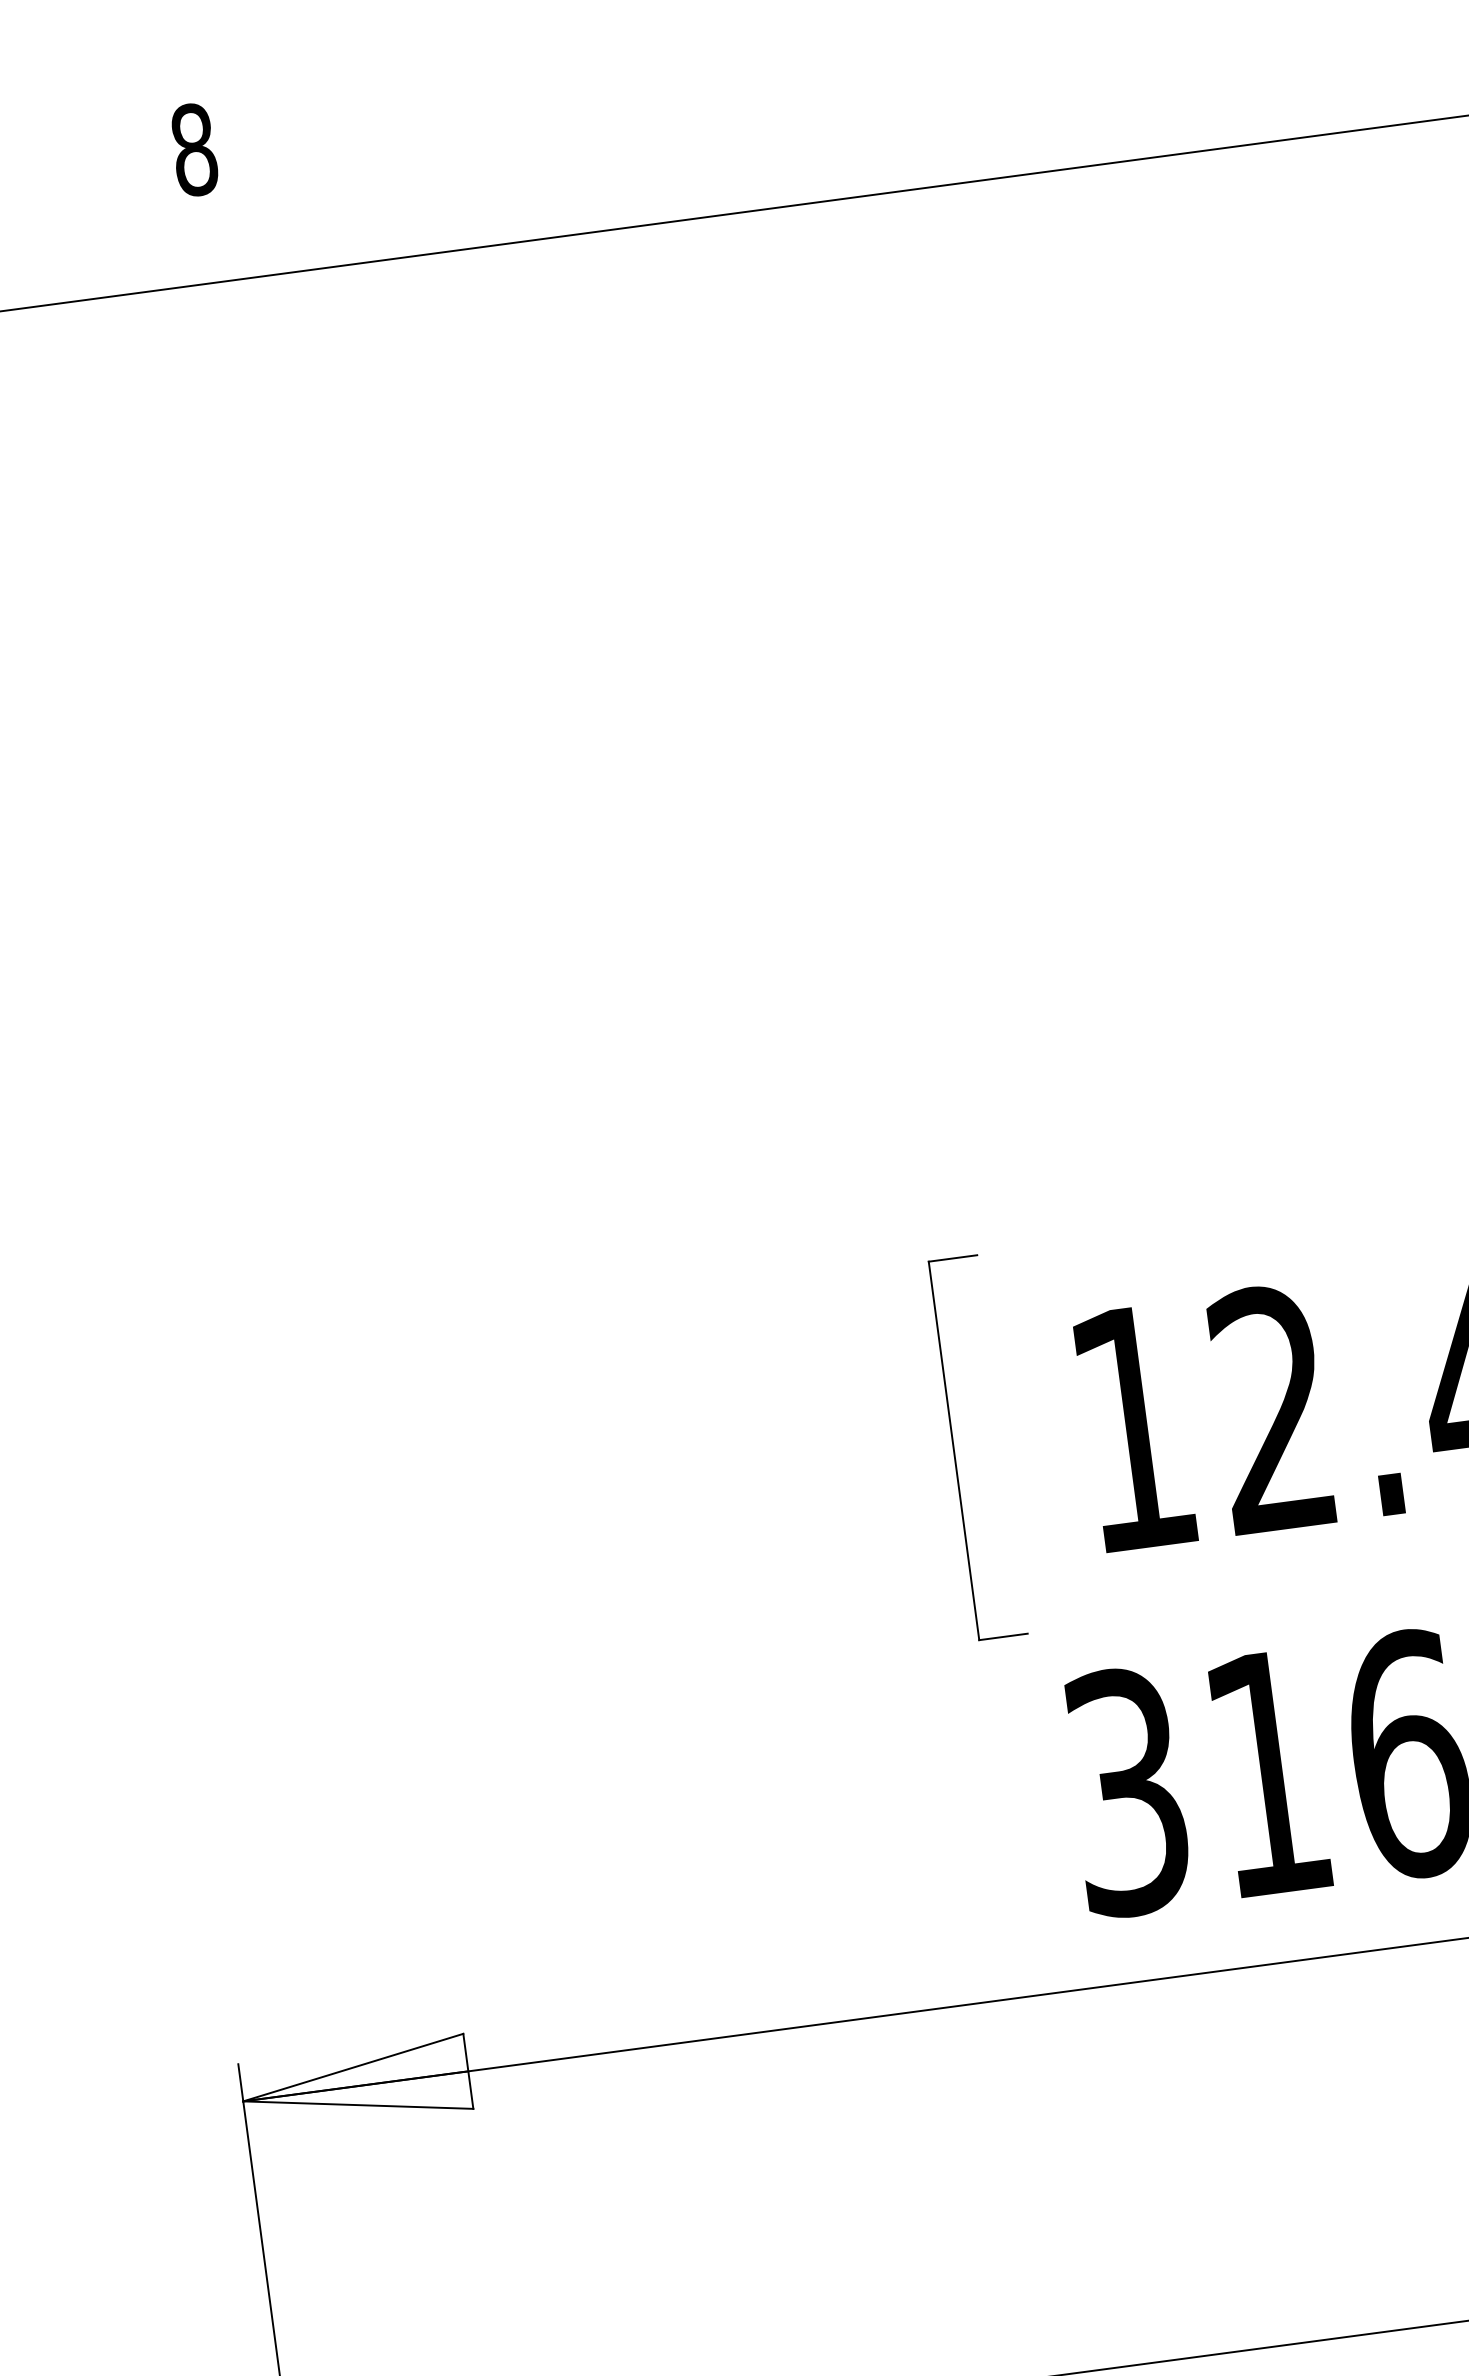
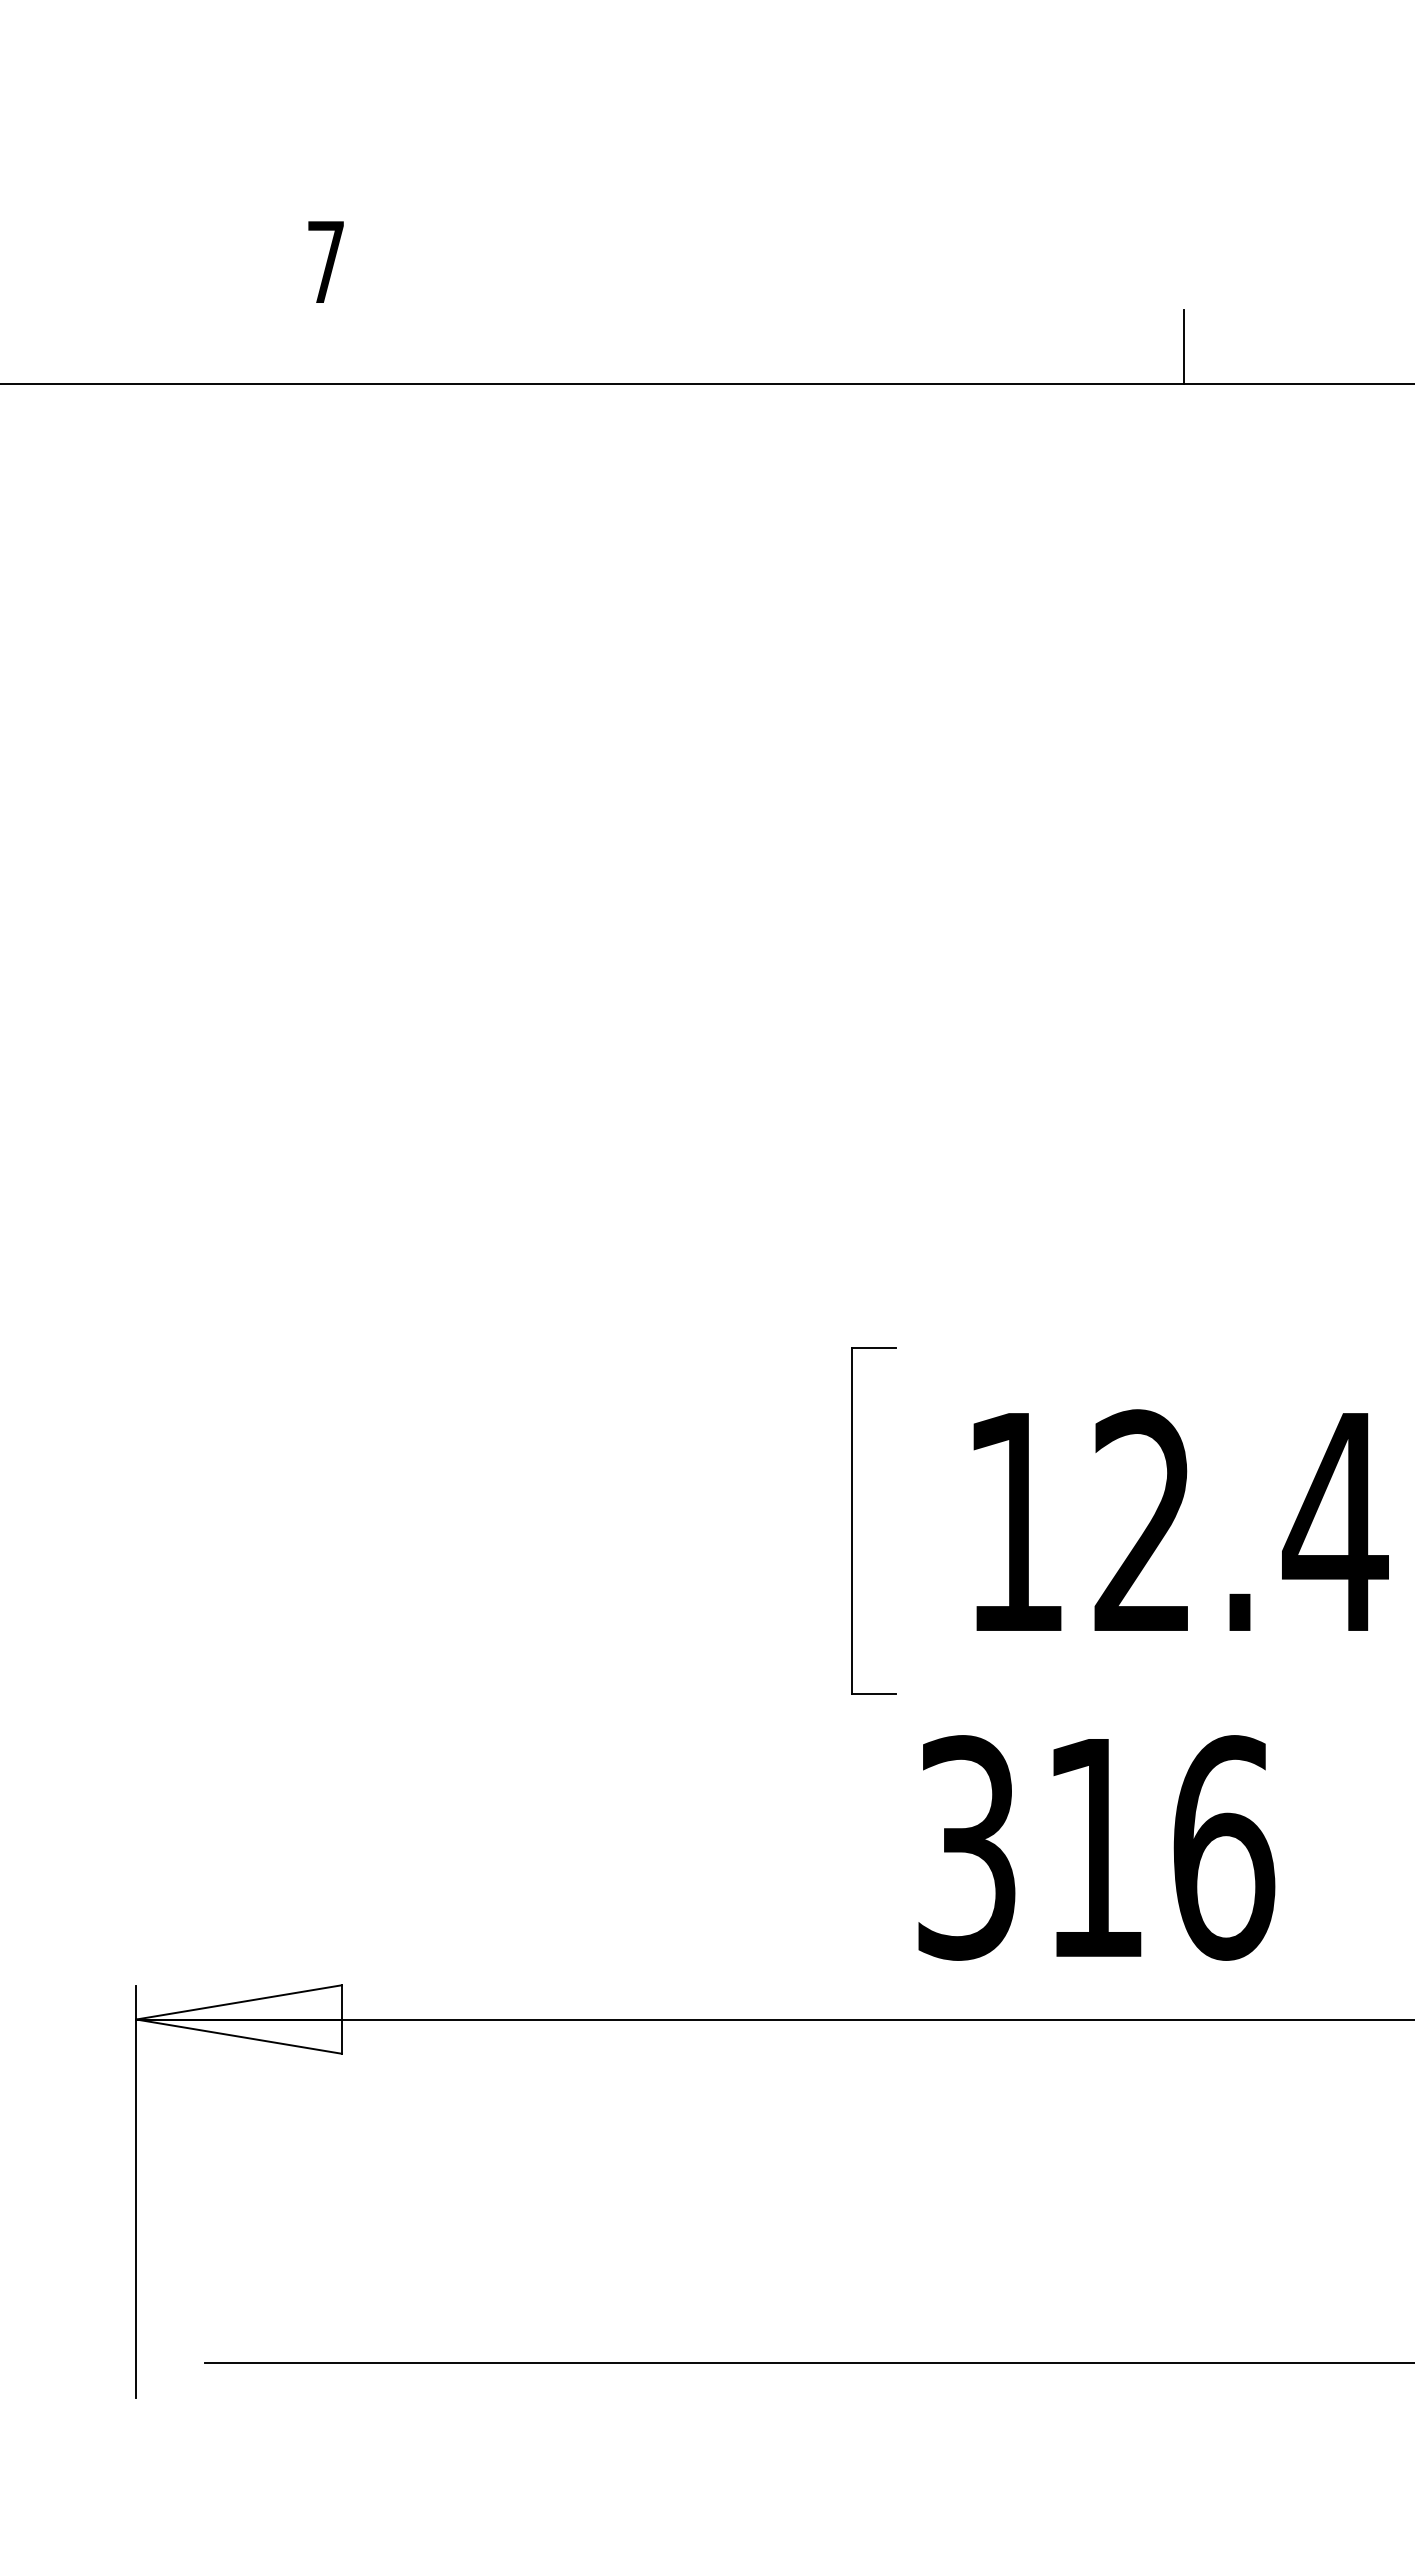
line: (1146, 116) -> (1184, 346), added
text: (194, 149) -> (326, 261), 8 -> 7

